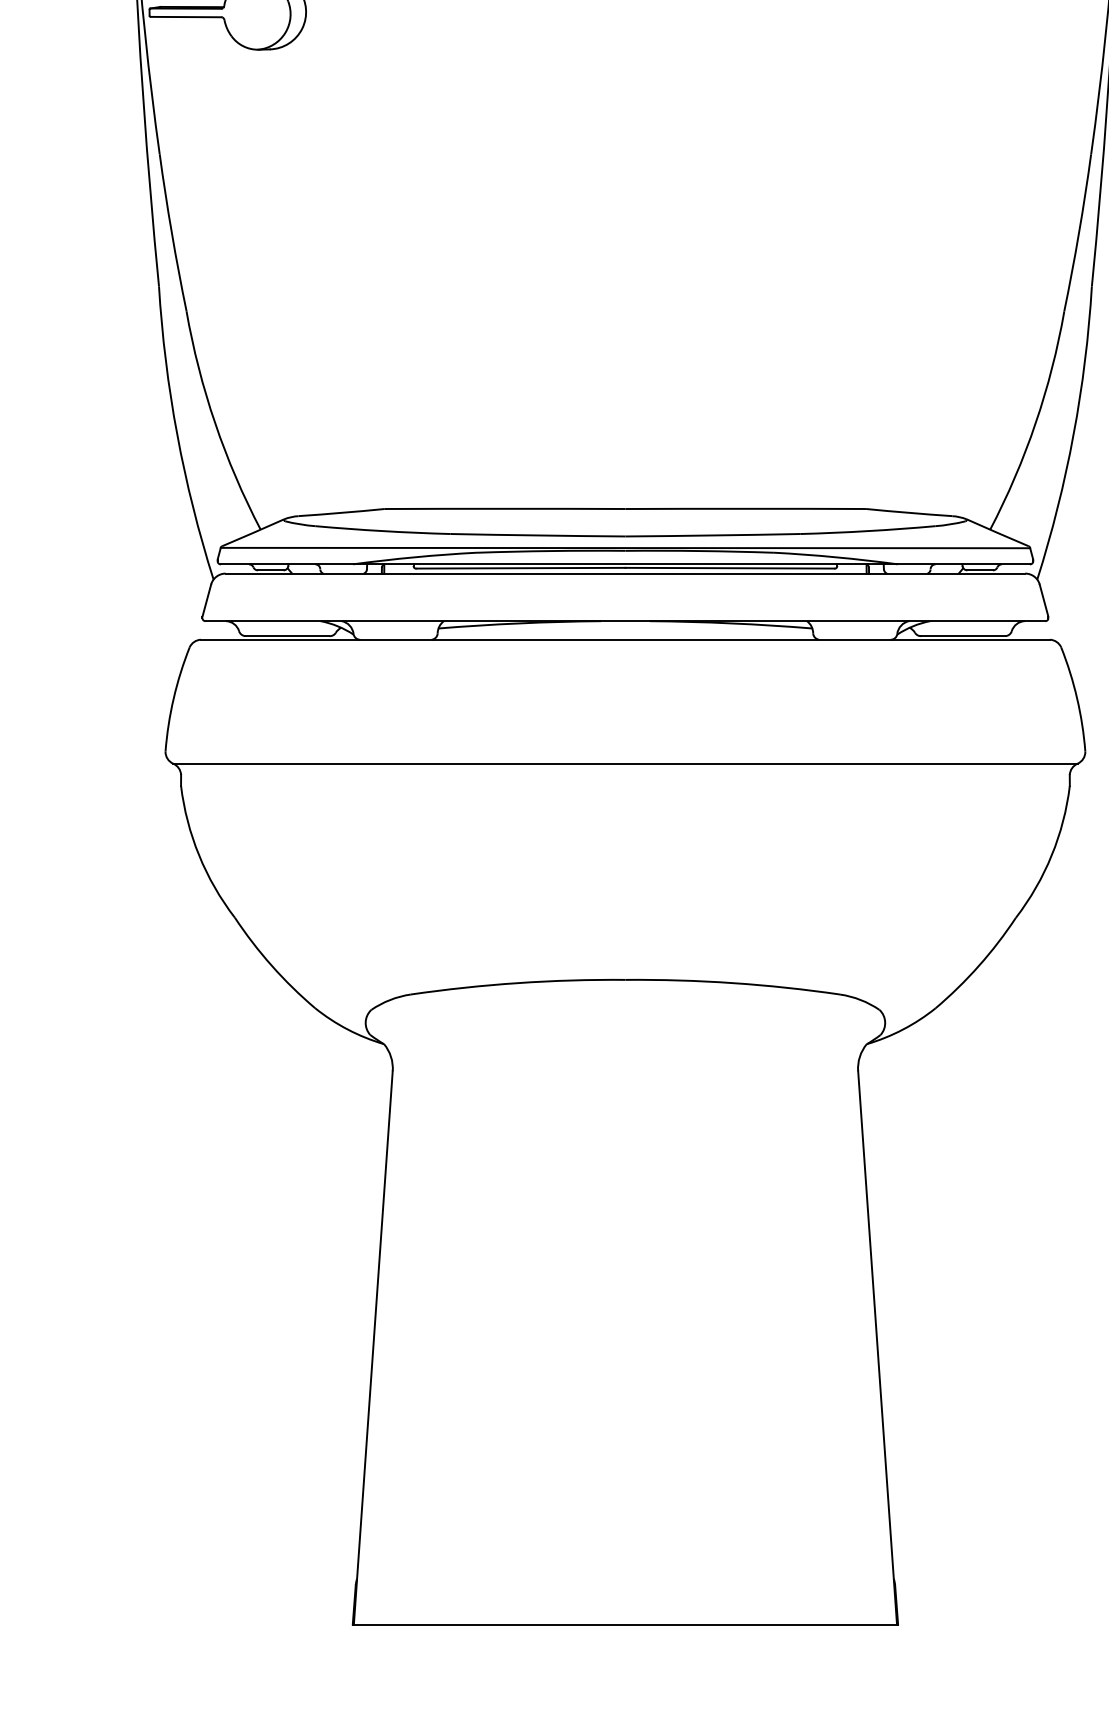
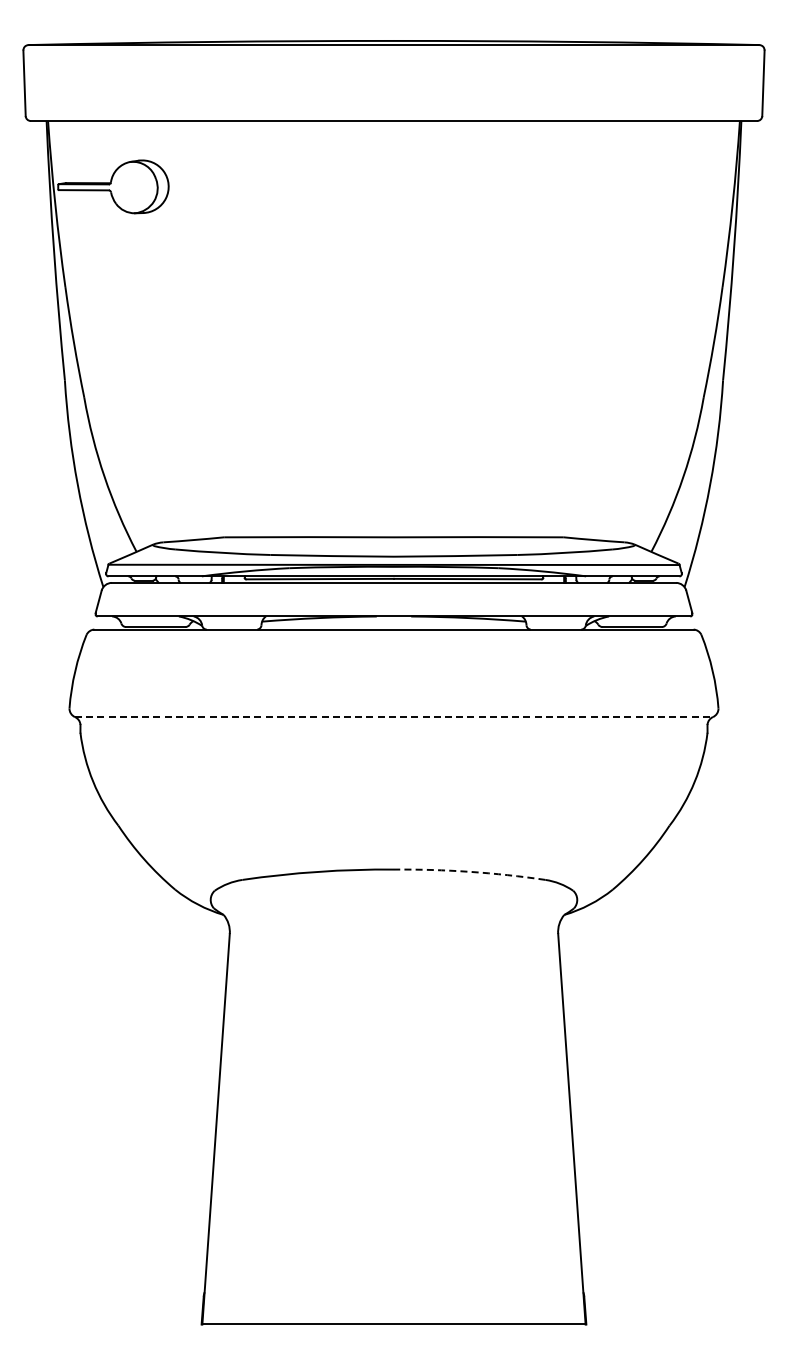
line: (626, 764) -> (394, 717), solid -> dashed
arc: (732, 982) -> (469, 871), solid -> dashed

